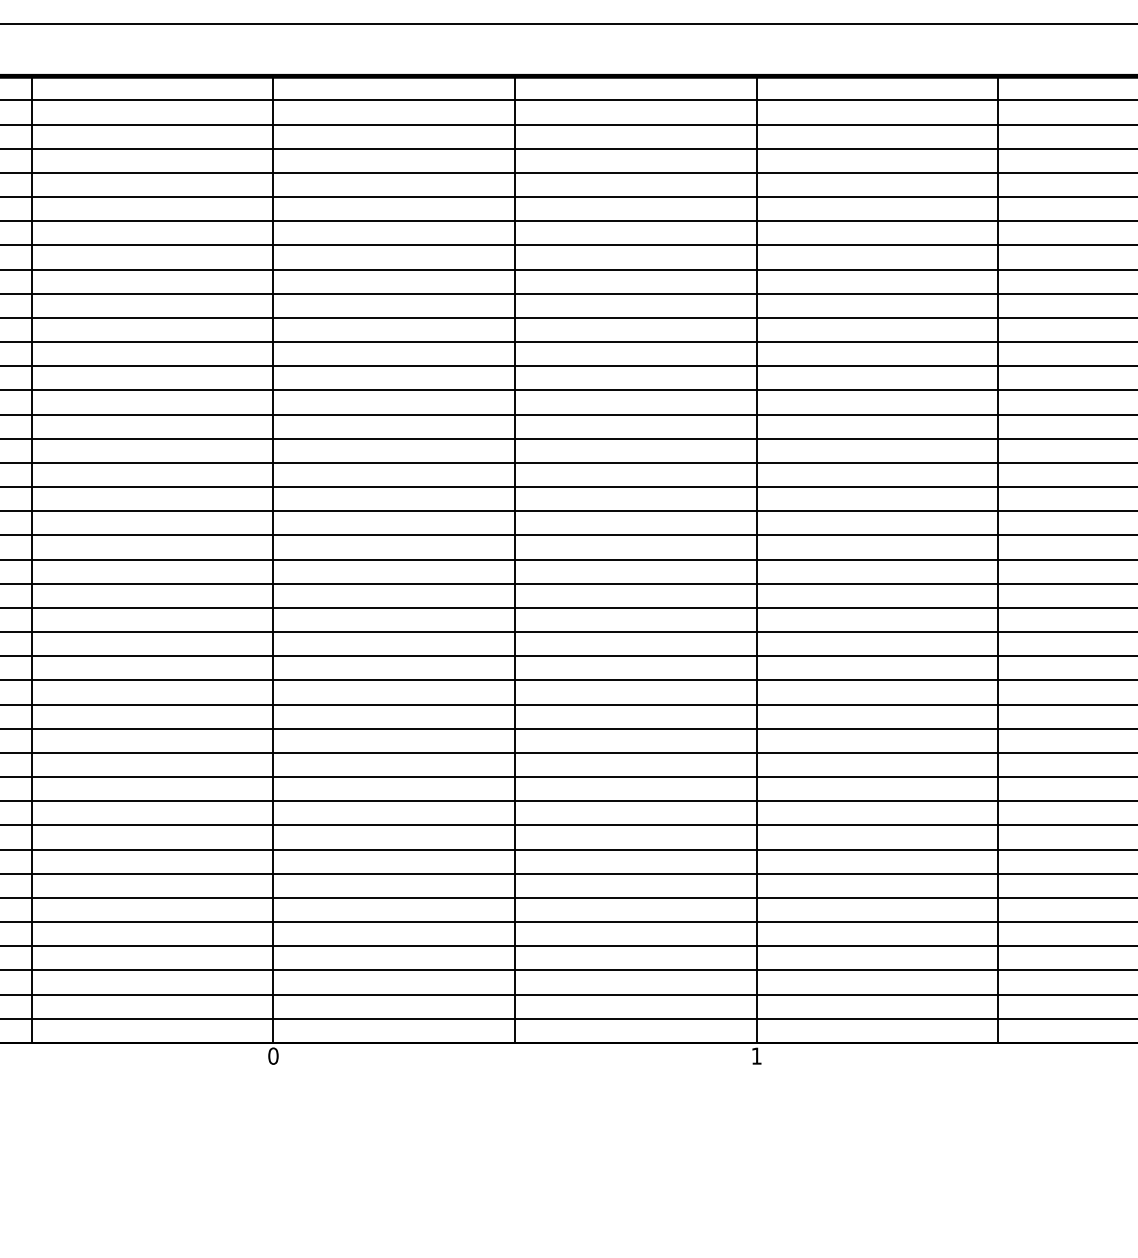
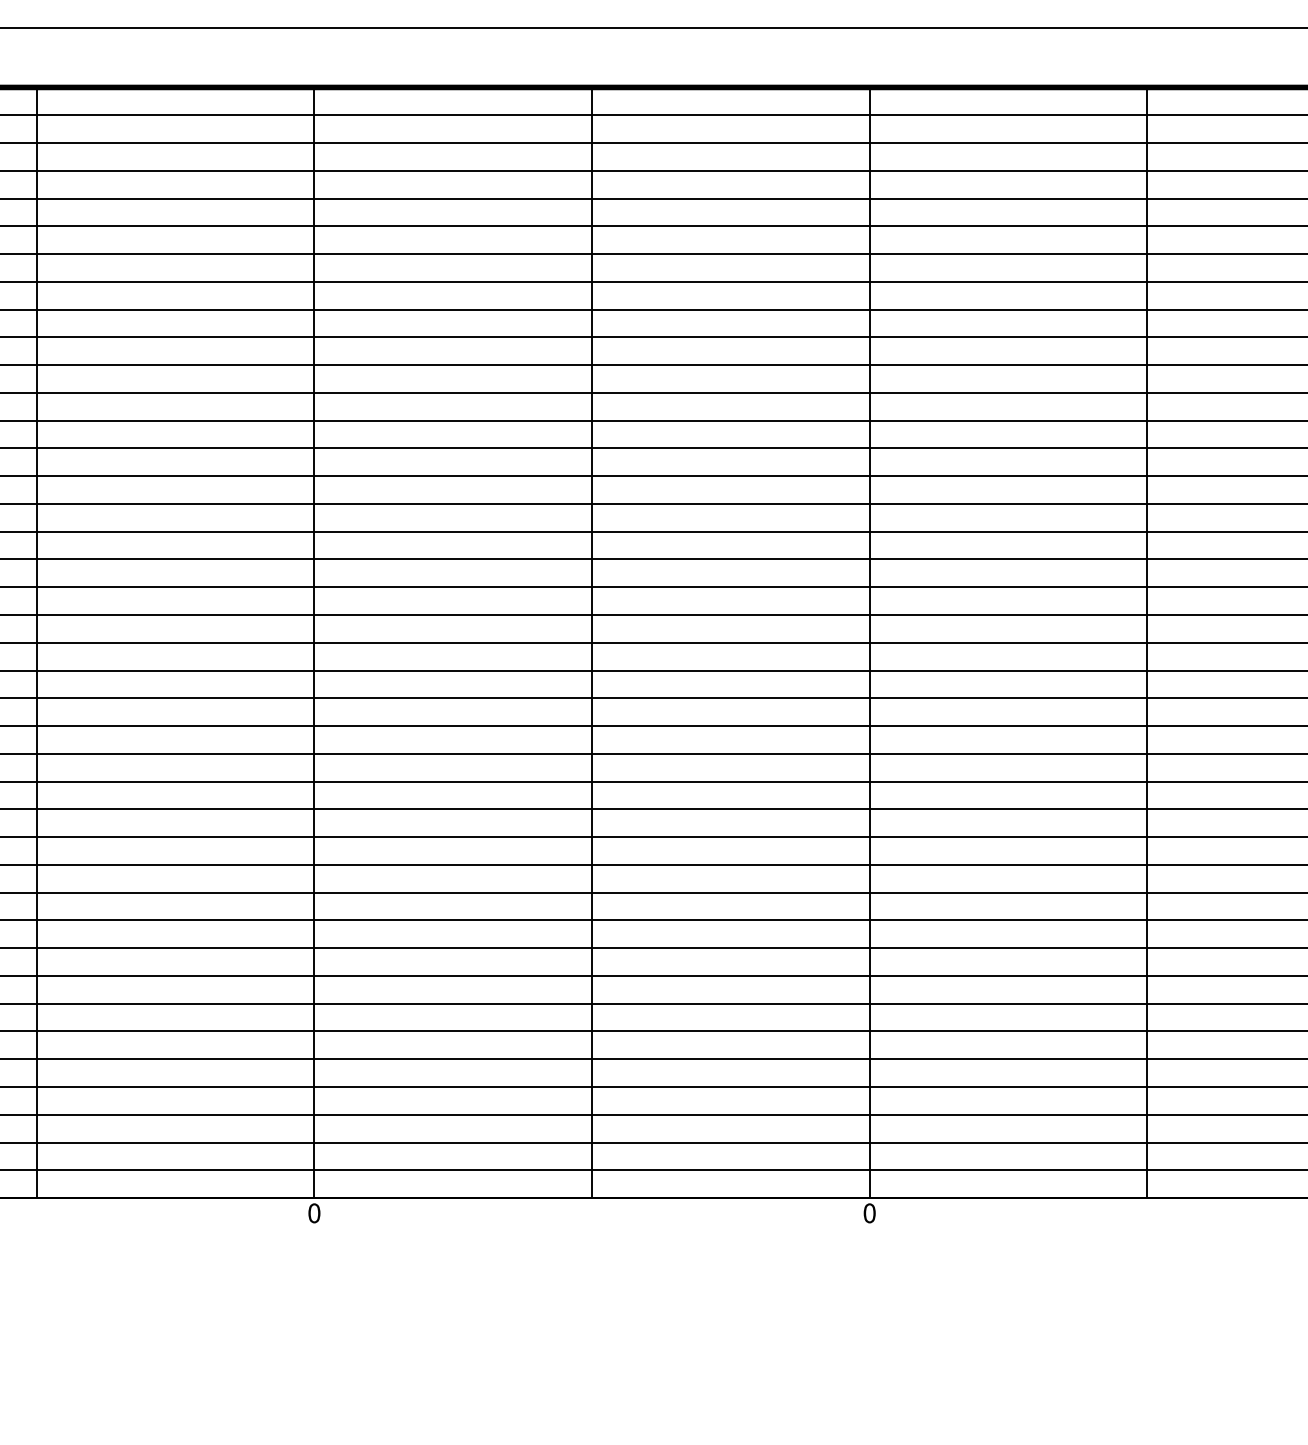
text: (756, 1056) -> (869, 1213), 1 -> 0

